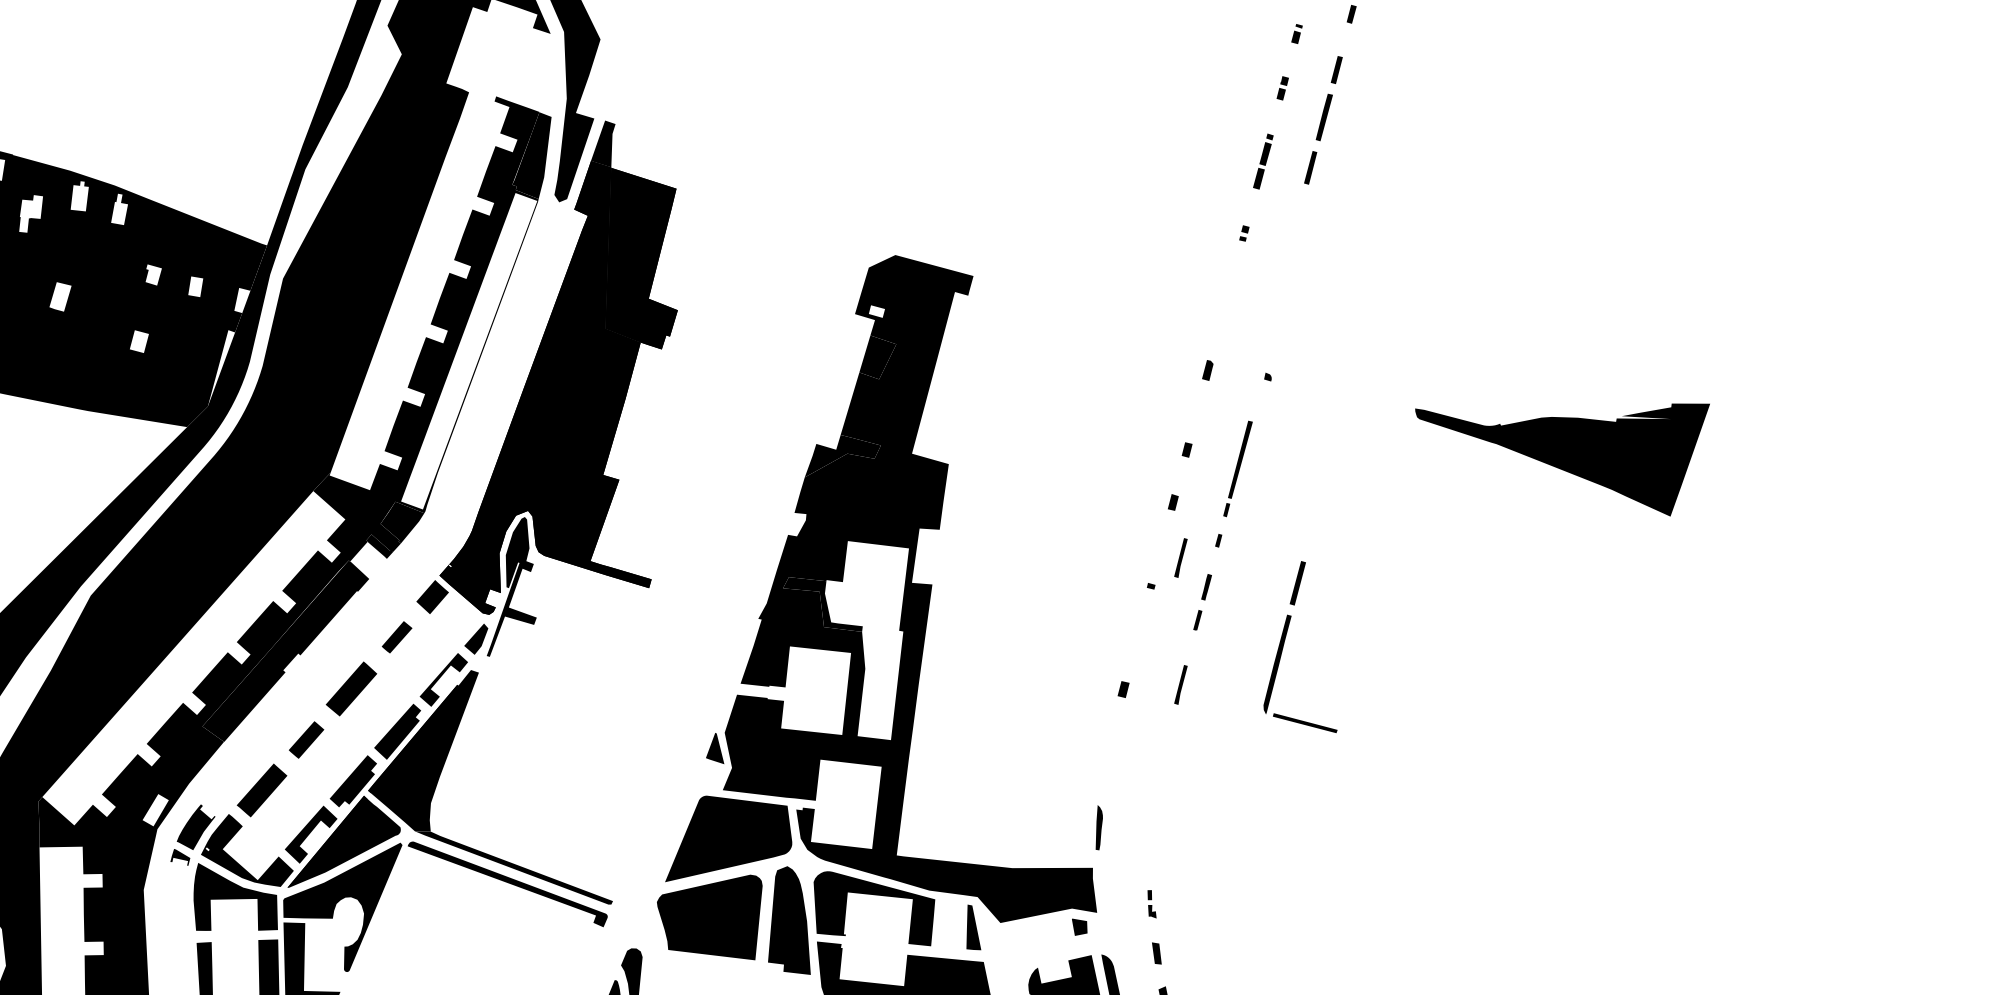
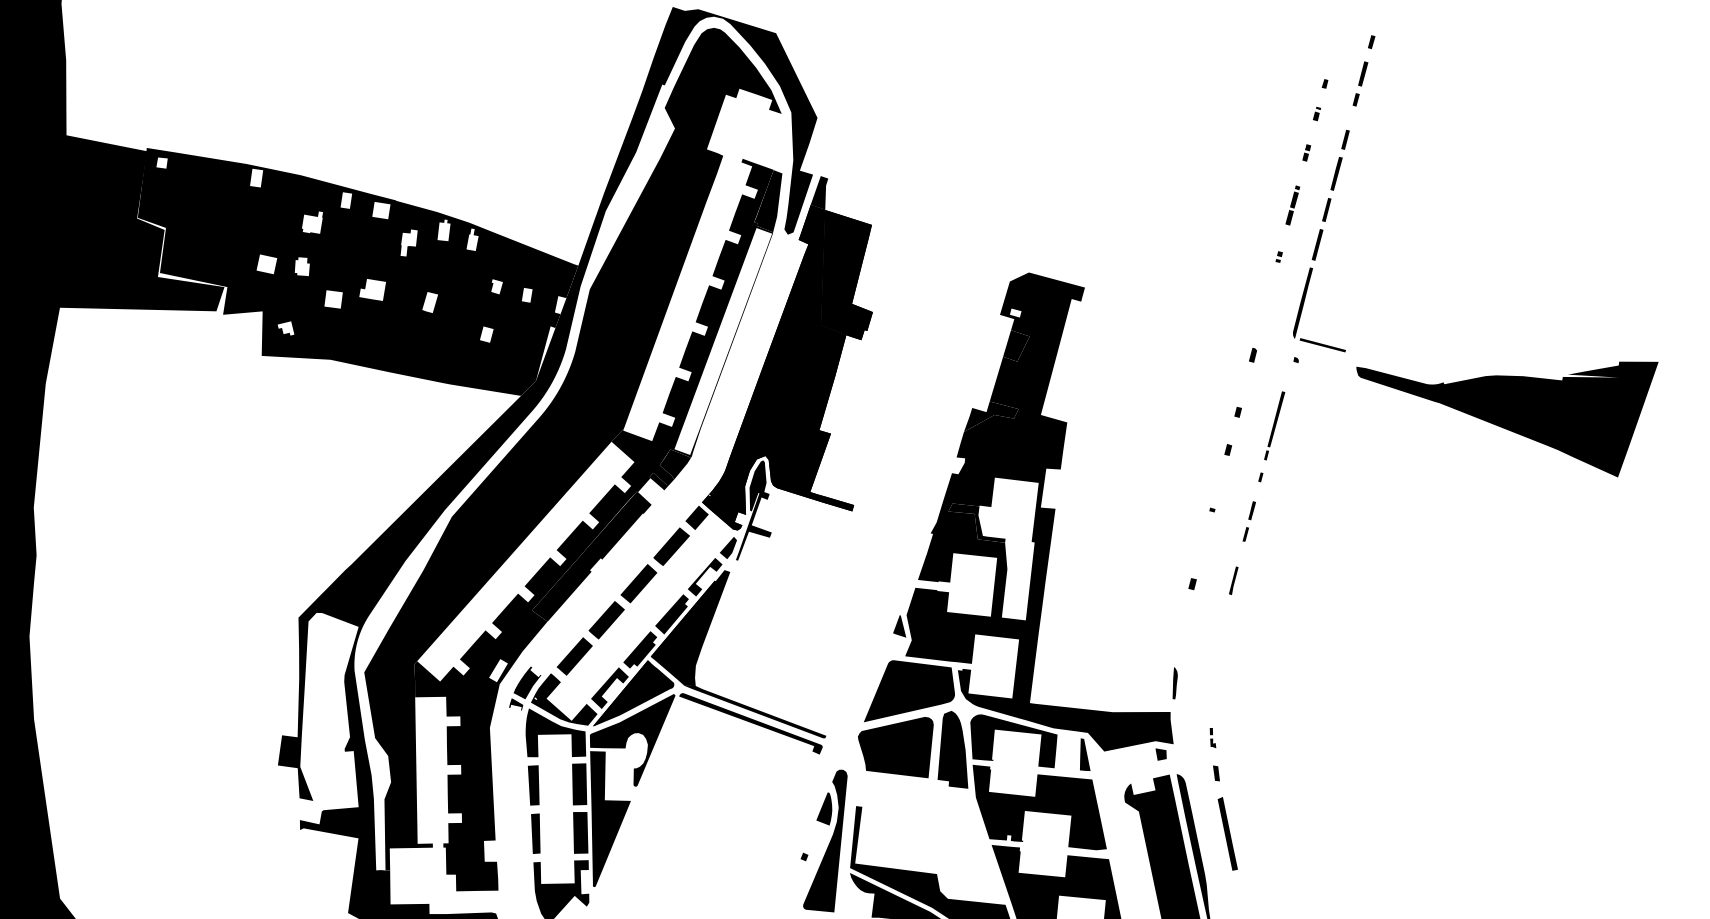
part: (1562, 460) -> (1507, 419), size x1.43
line: (1180, 557) -> (1233, 489), removed
part: (396, 637) -> (671, 546), size x1.67
part: (1285, 641) -> (1308, 286), moved
part: (306, 740) -> (606, 620), size x1.43

